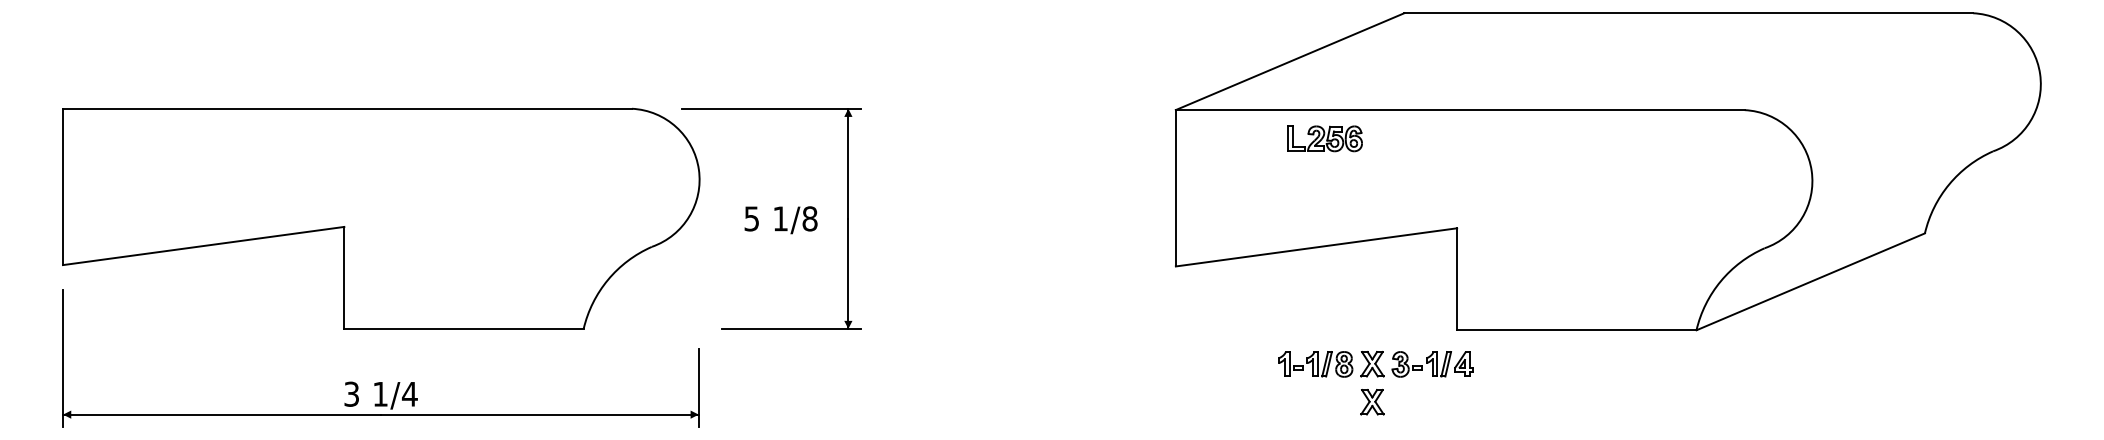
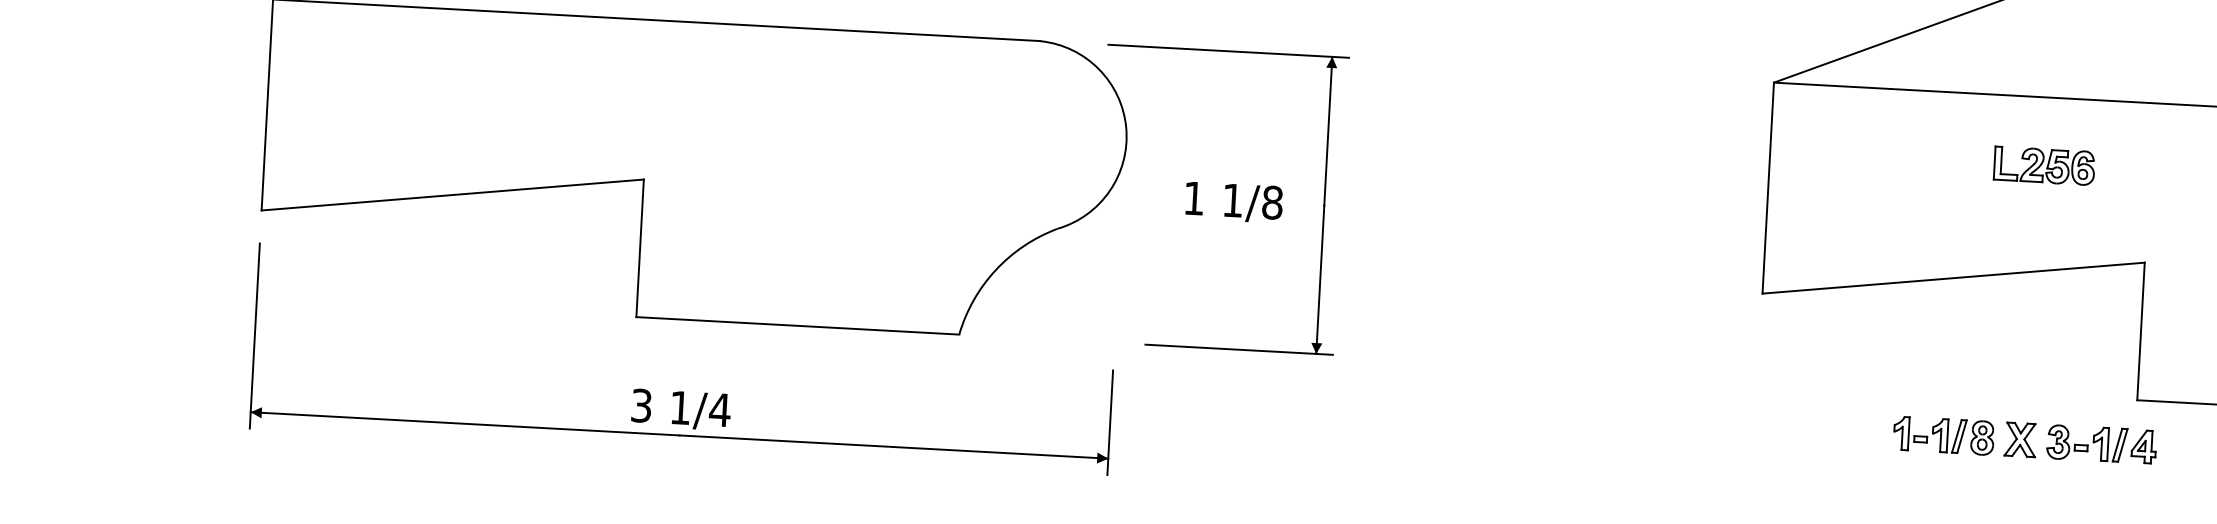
part: (1324, 138) -> (2043, 165), moved
text: (751, 218) -> (1193, 197), 5 -> 1
part: (1372, 402) -> (2017, 491), removed

